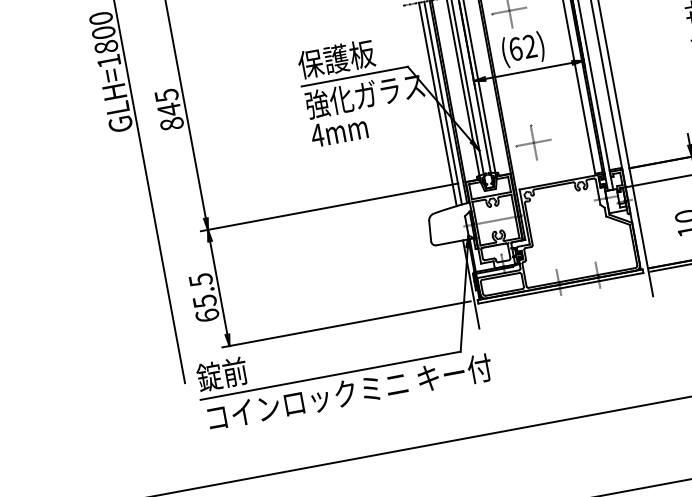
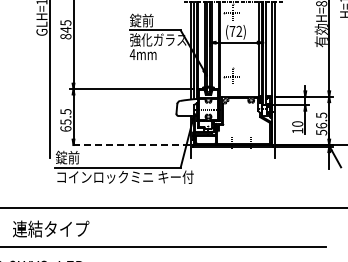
text: (515, 47) -> (232, 30), (62) -> (72)
text: (337, 58) -> (148, 20), 保護板 -> 錠前
line: (345, 325) -> (129, 145), solid -> dashed

